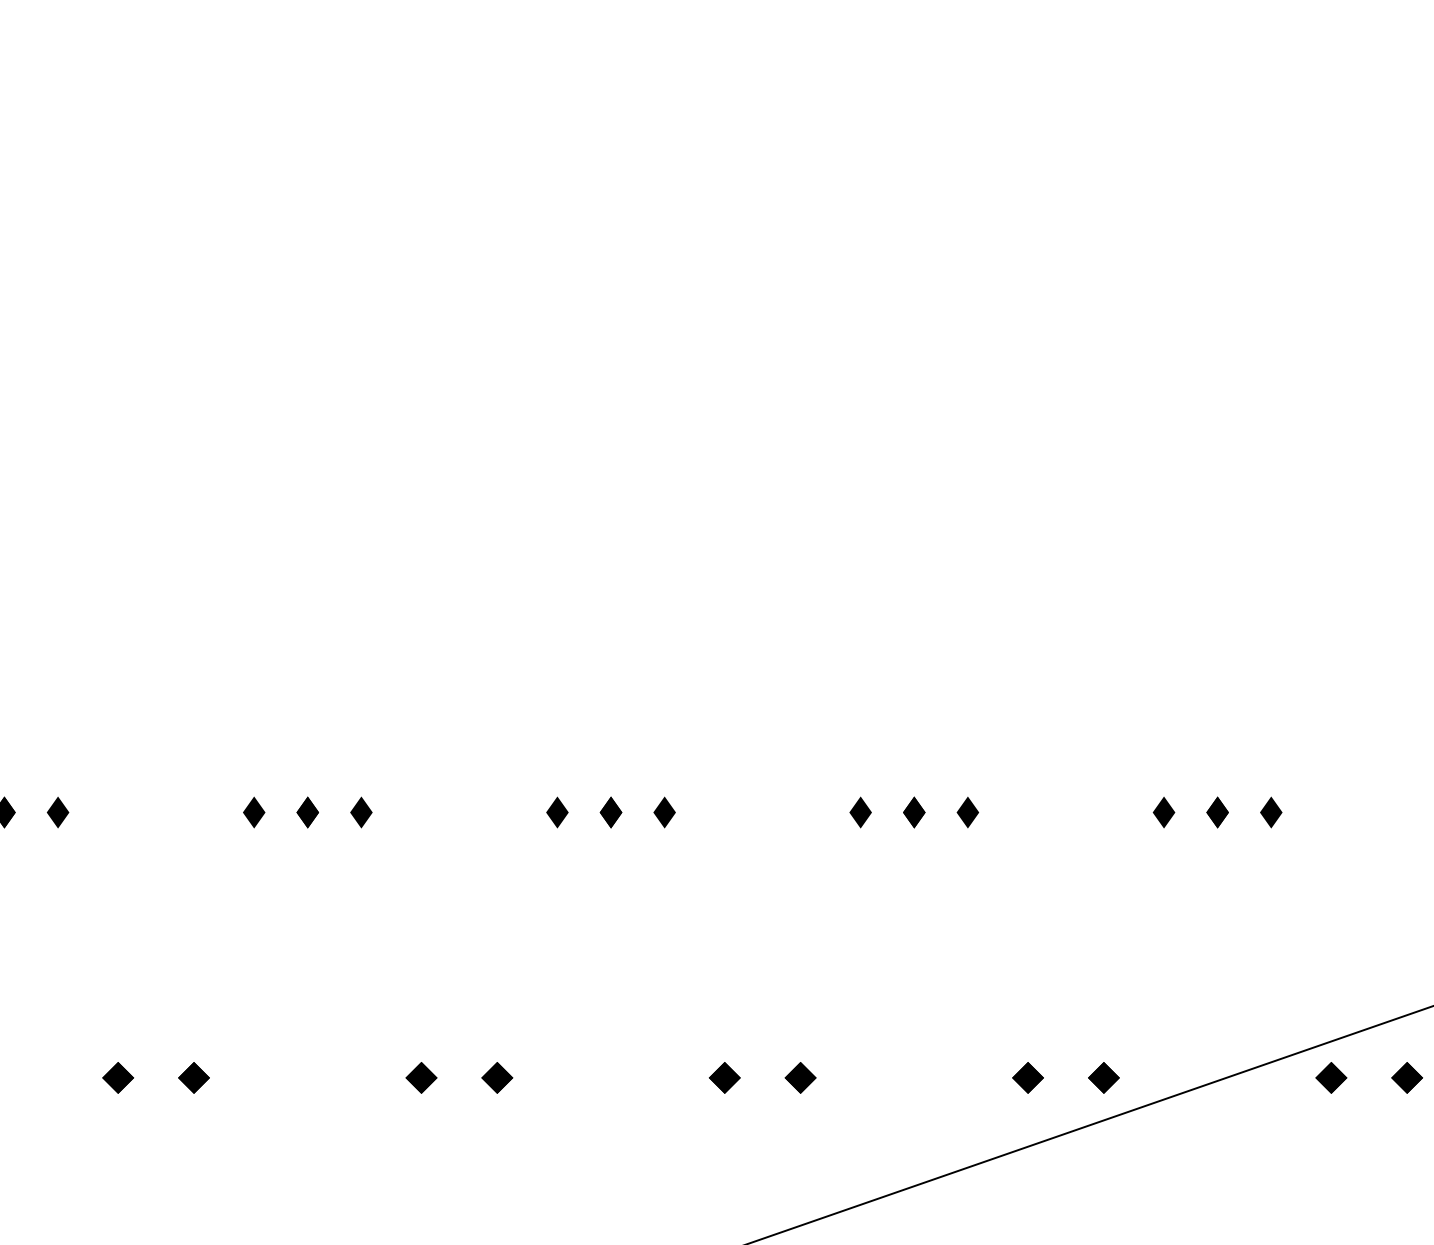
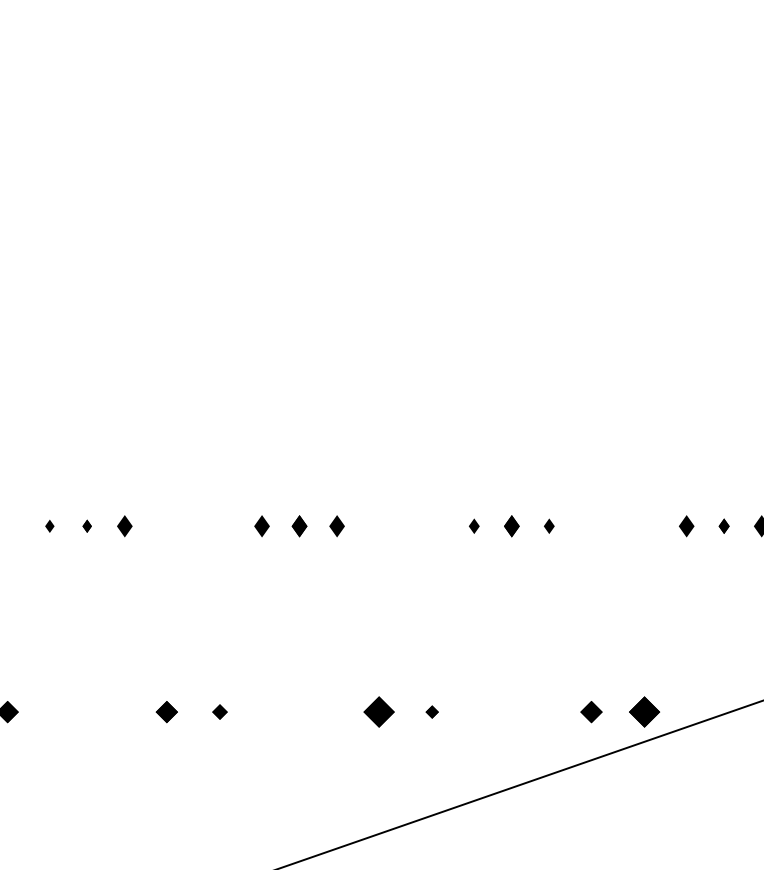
part: (254, 812) -> (49, 526), size x0.6
part: (307, 812) -> (87, 526), size x0.6
part: (860, 812) -> (474, 526), size x0.7
part: (967, 812) -> (549, 526), size x0.7
part: (1217, 812) -> (724, 526), size x0.7
part: (497, 1077) -> (220, 711), size x0.7
part: (724, 1077) -> (378, 711), size x1.4
part: (800, 1077) -> (432, 711), size x0.6
part: (1103, 1077) -> (644, 711), size x1.4

